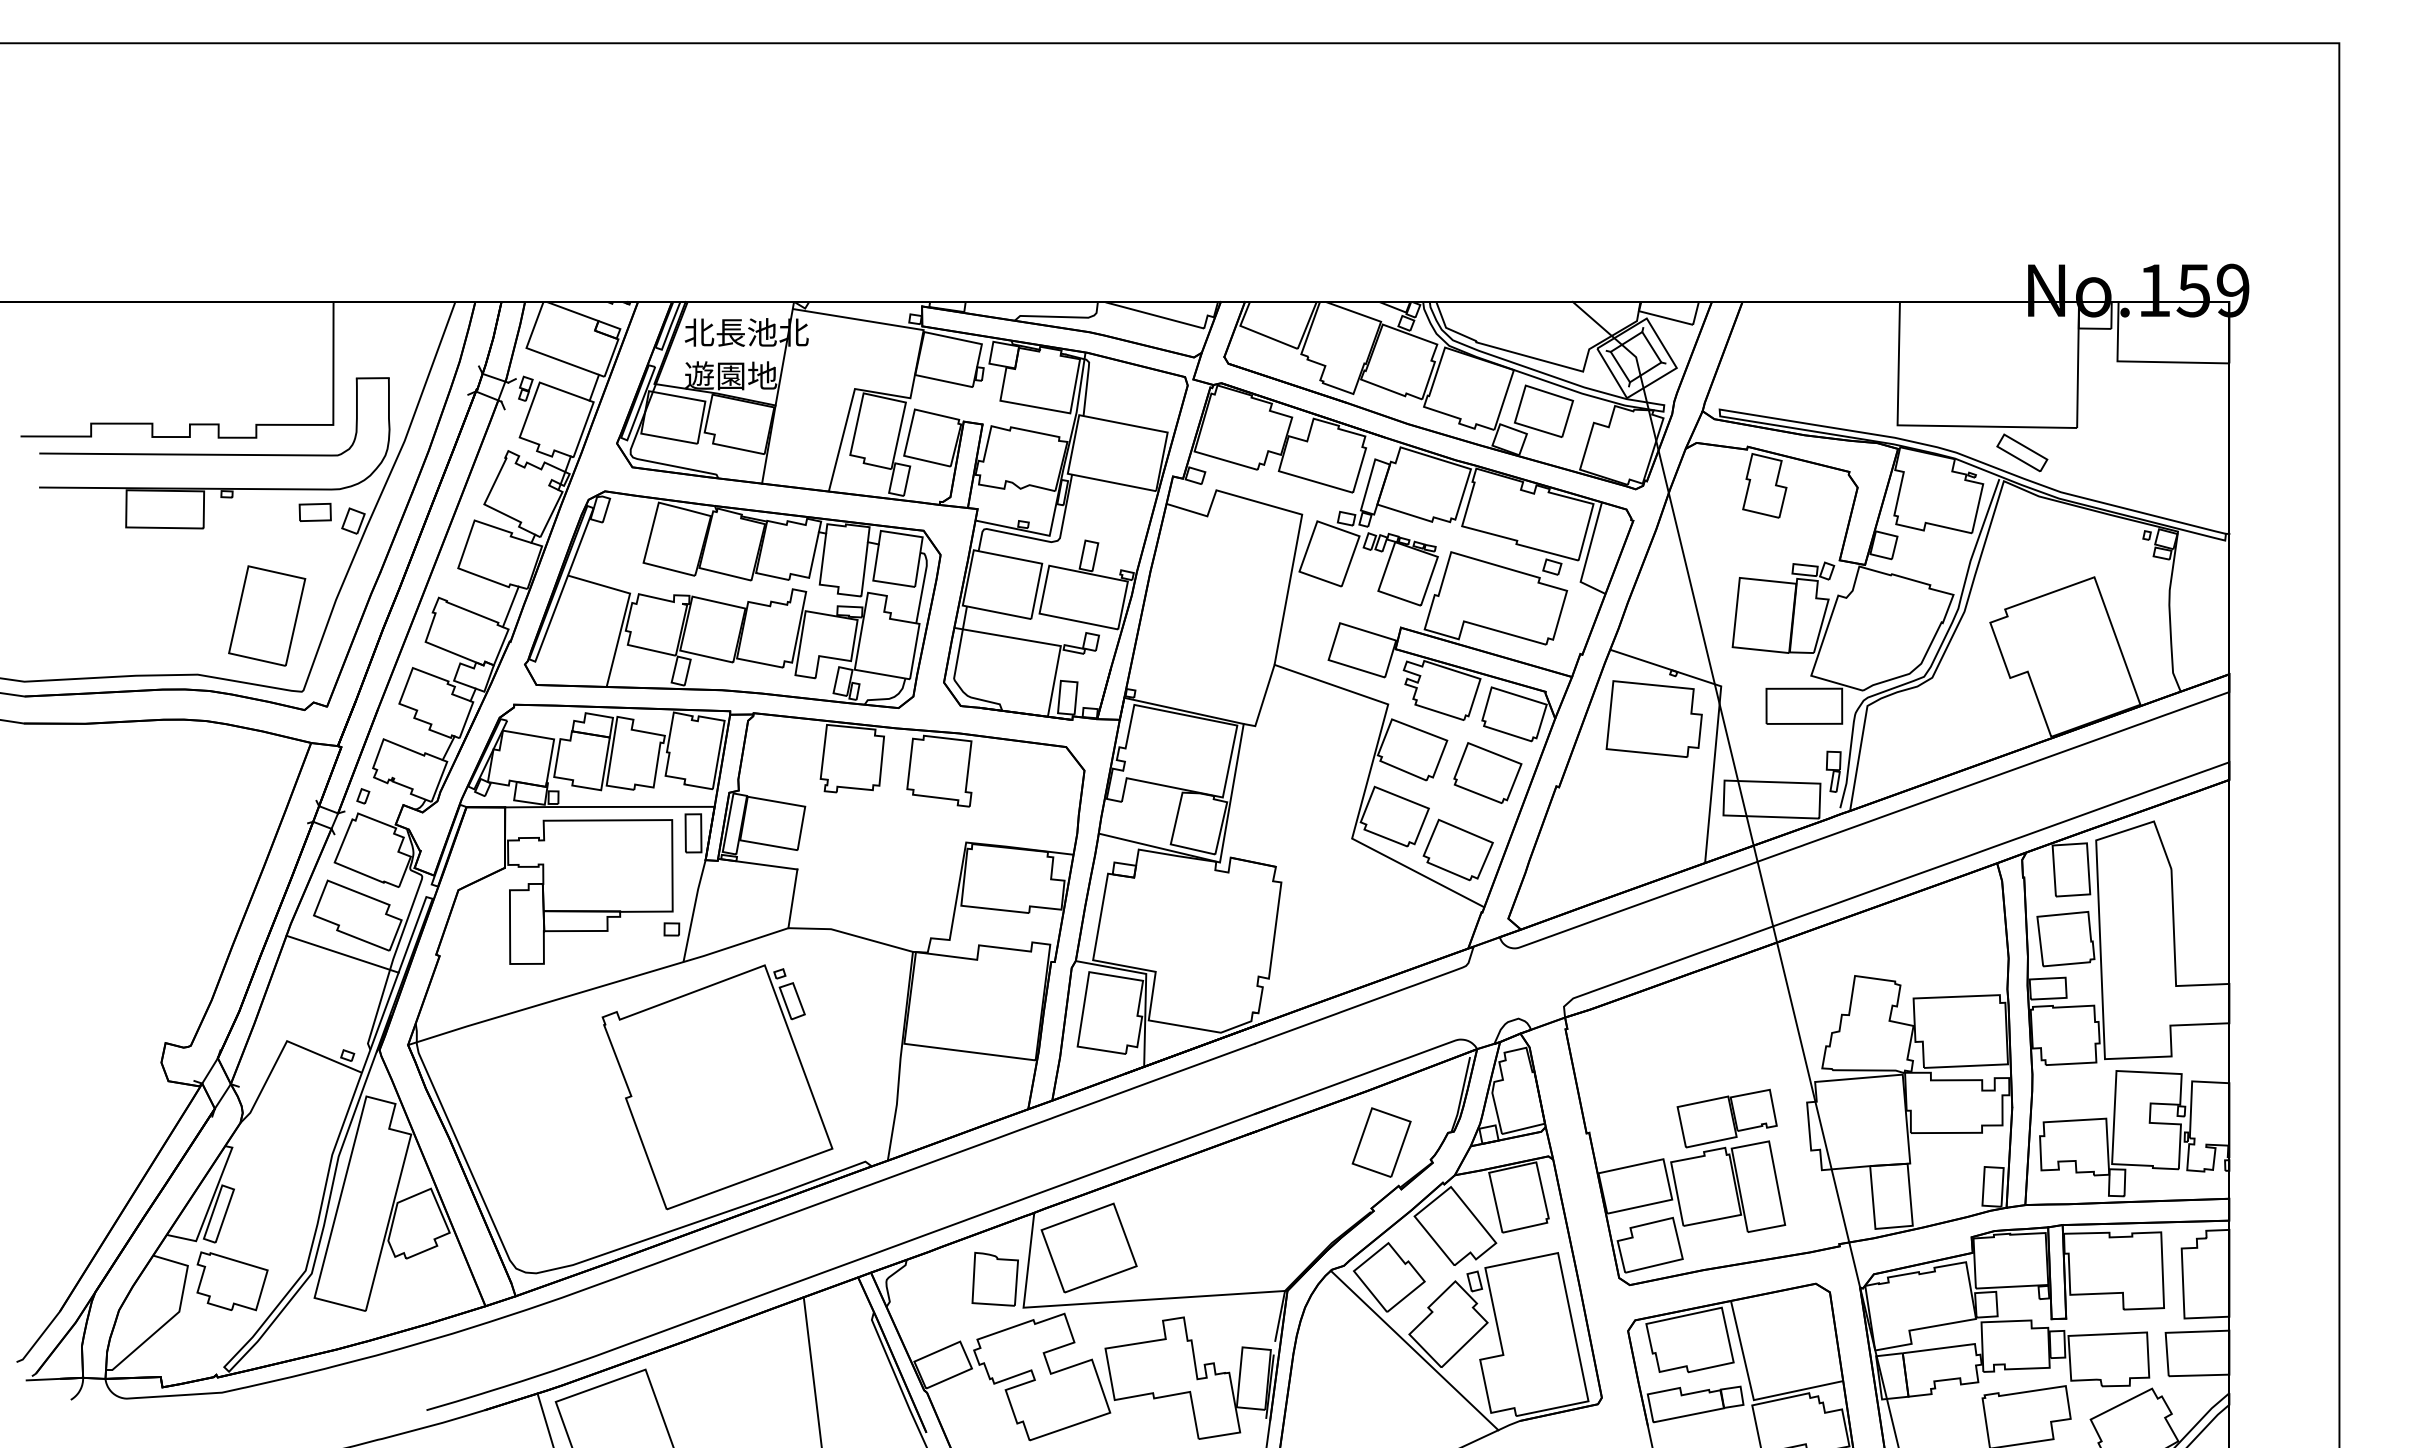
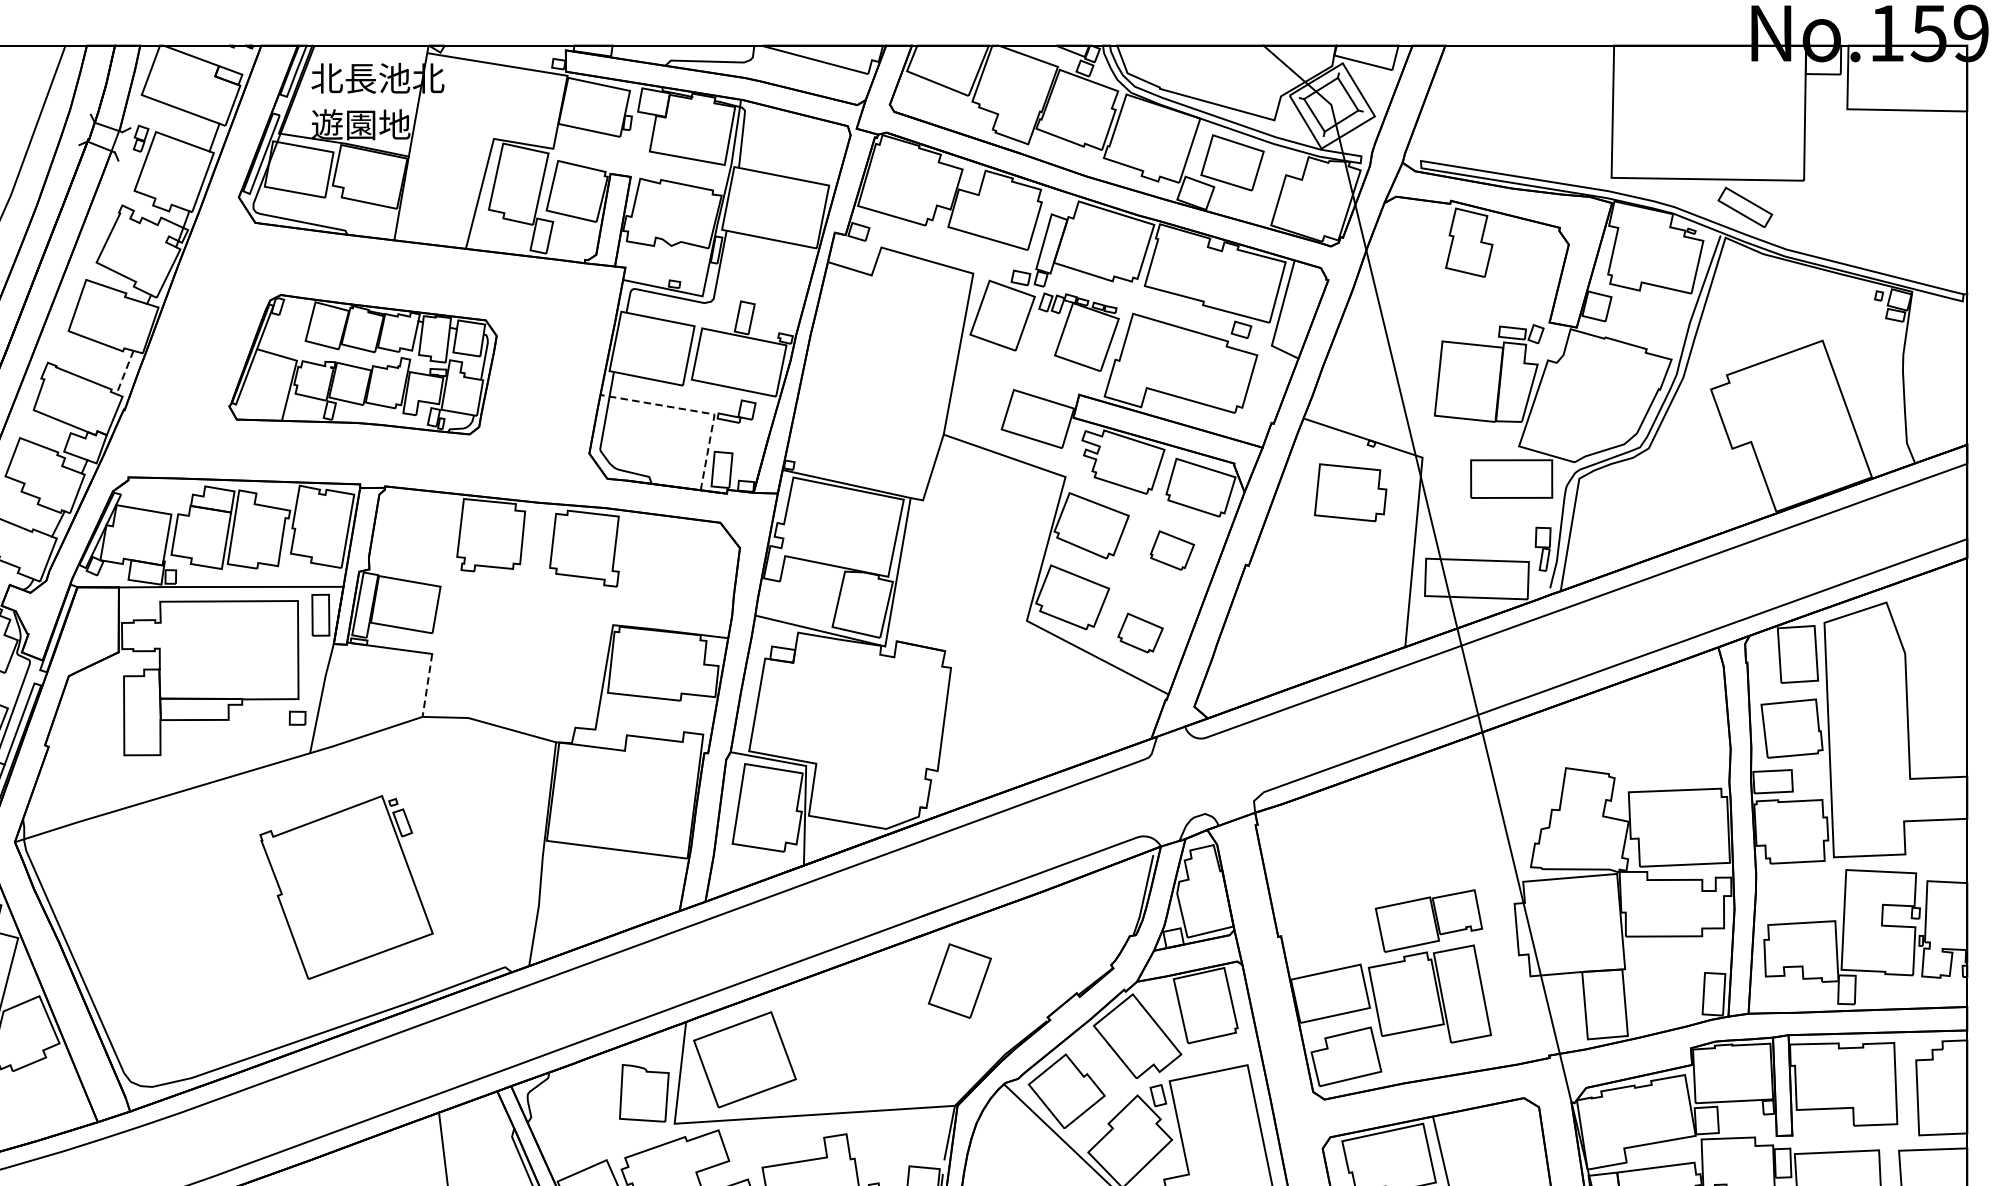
part: (732, 599) -> (362, 364), size x0.6
line: (510, 606) -> (124, 372), solid -> dashed
line: (1043, 643) -> (696, 411), solid -> dashed
part: (1653, 718) -> (1349, 492), size x0.7
part: (1487, 772) -> (1172, 550), size x0.6
part: (1457, 849) -> (1139, 632), size x0.6
line: (792, 898) -> (426, 685), solid -> dashed
part: (717, 1087) -> (346, 887), size x0.7
part: (1381, 1142) -> (959, 980), moved

